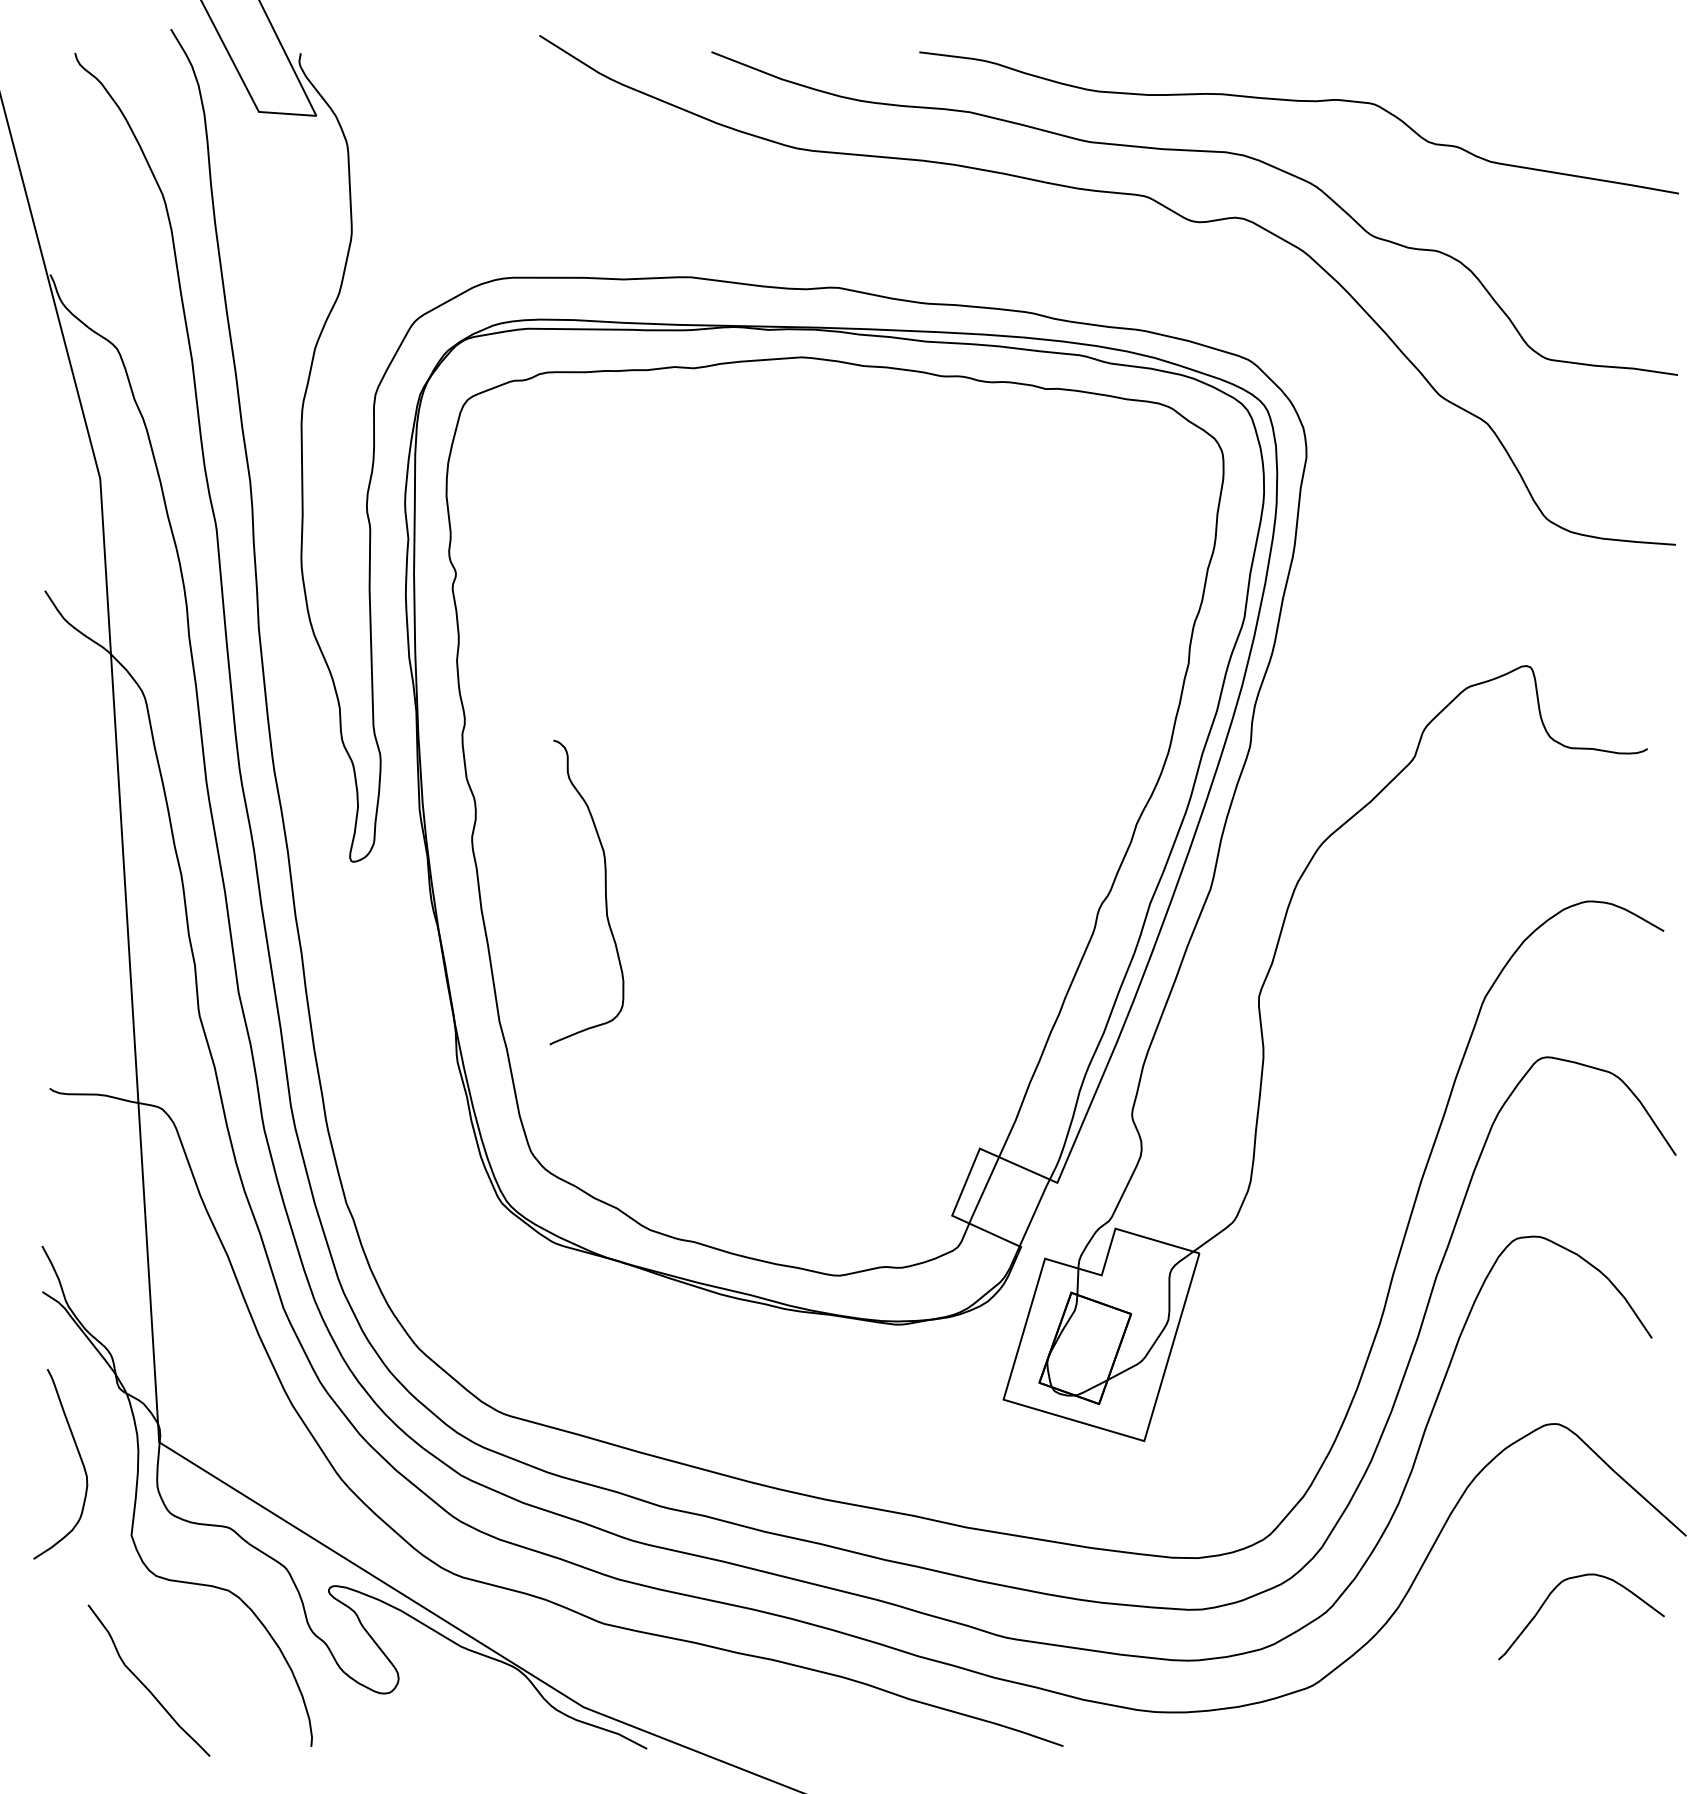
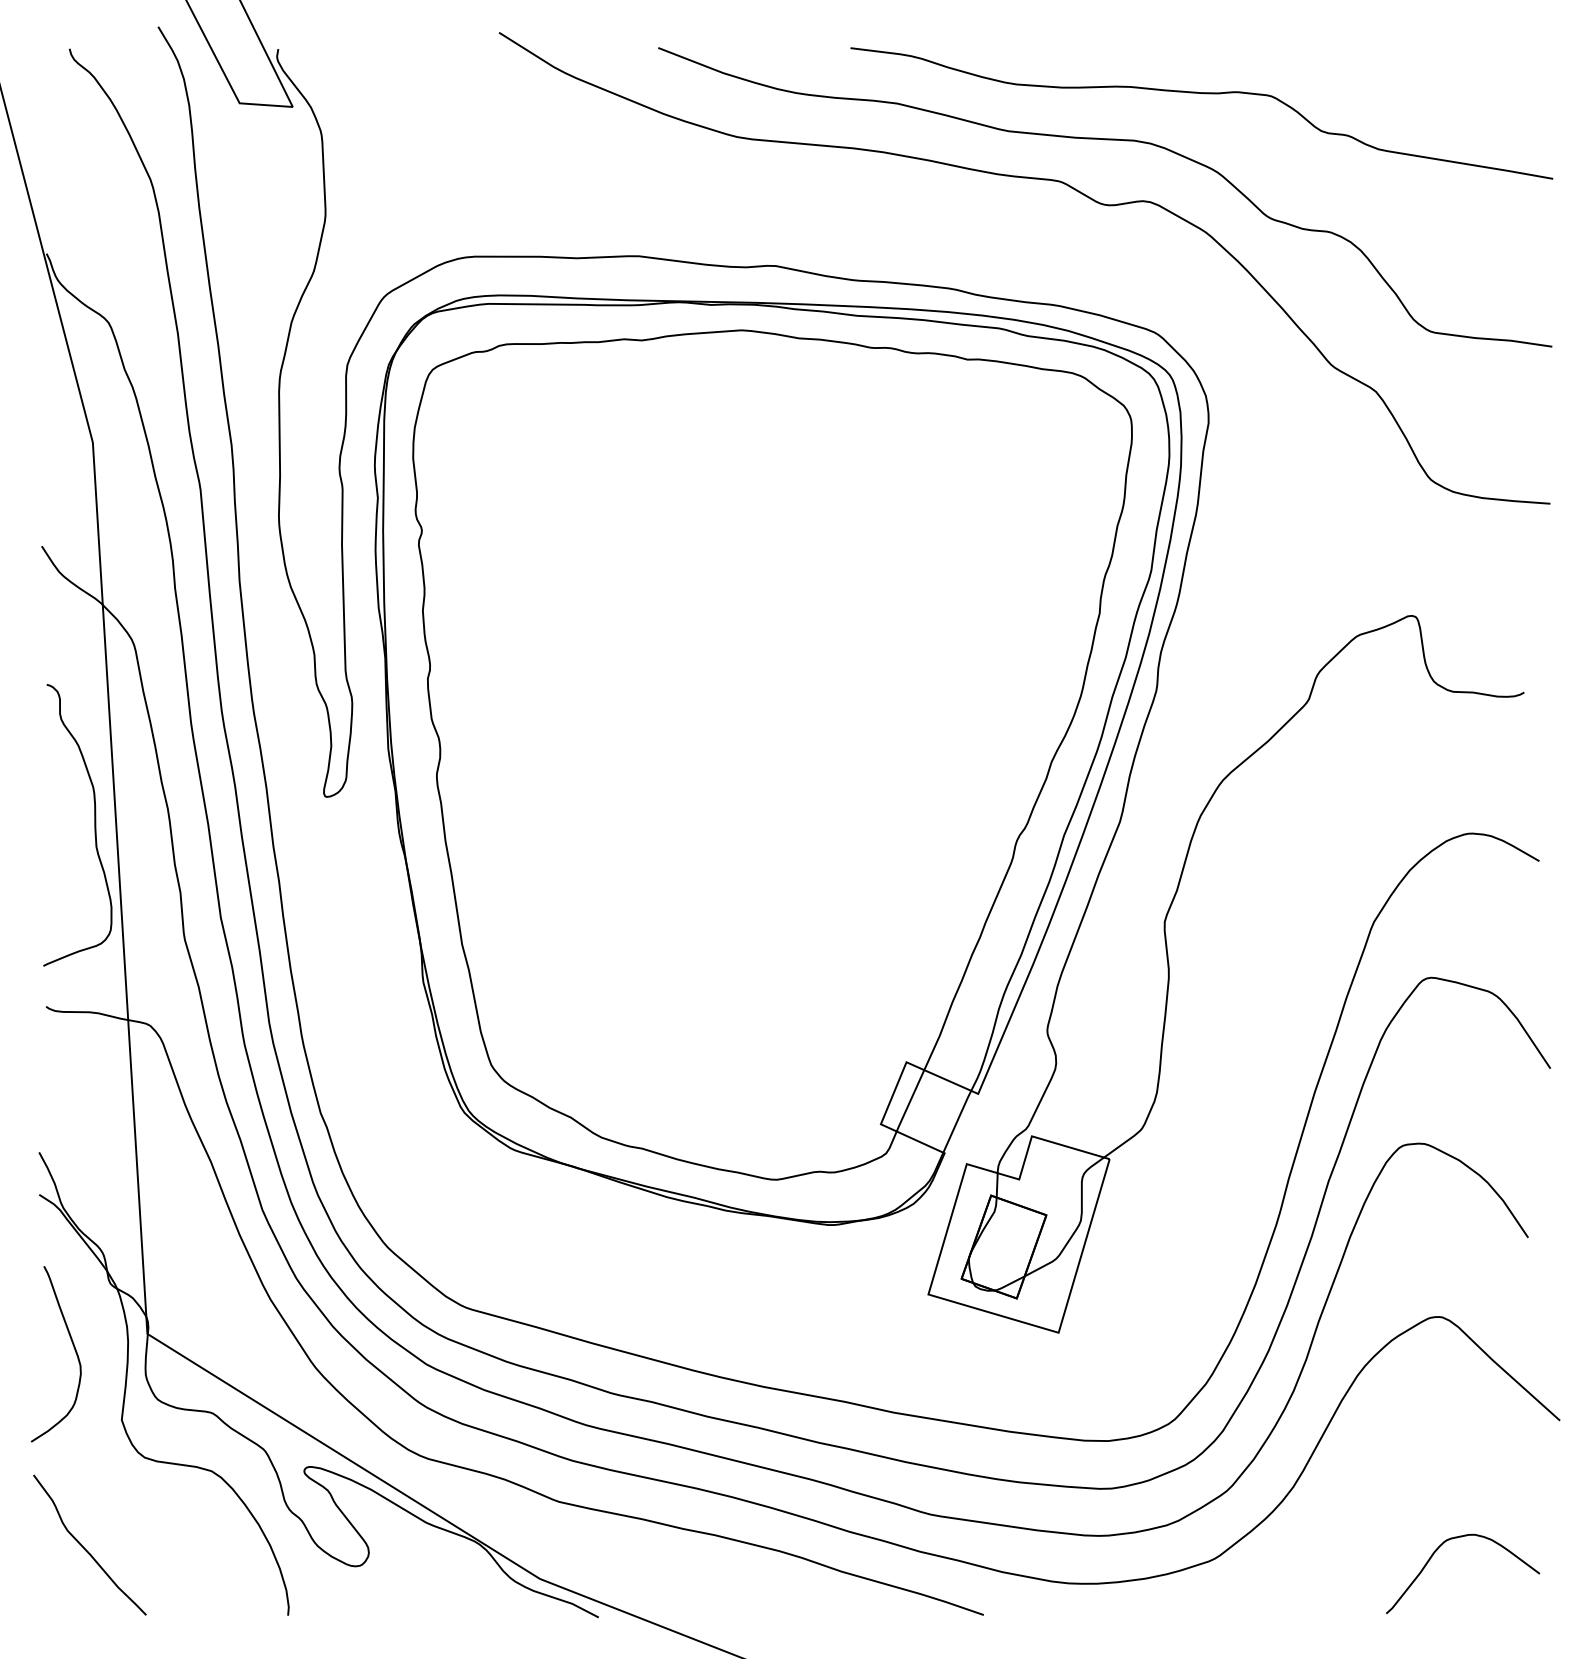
curve: (605, 892) -> (94, 825), moved
curve: (1550, 1595) -> (1434, 1554), moved
curve: (144, 1684) -> (85, 1548), moved

